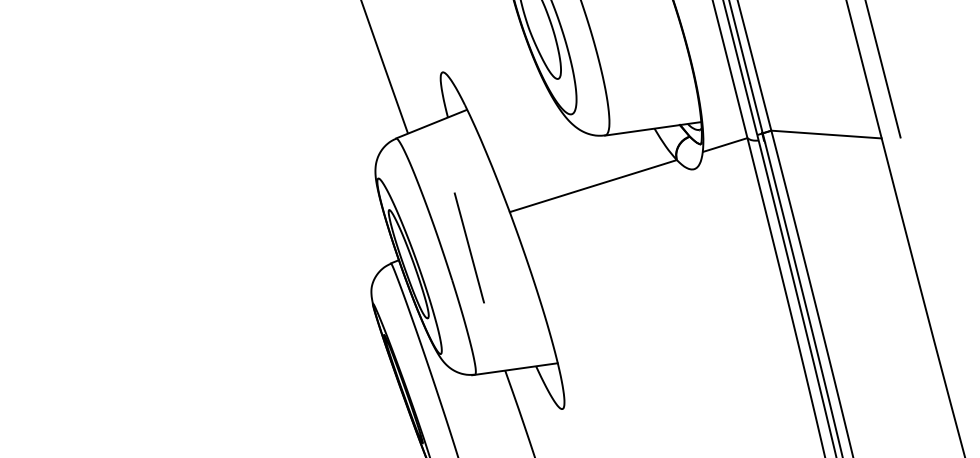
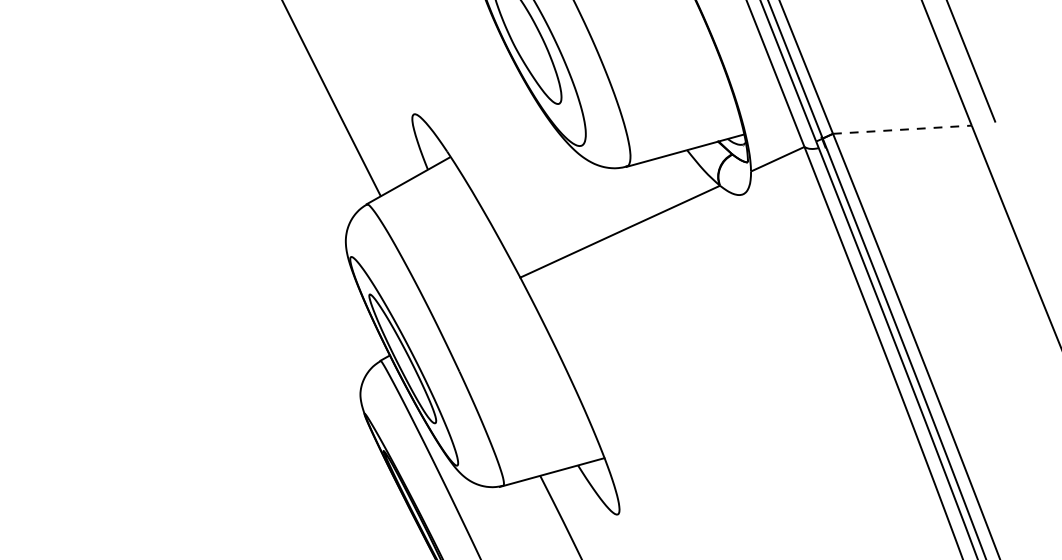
line: (827, 134) -> (903, 129), solid -> dashed
line: (468, 247) -> (474, 328), removed

